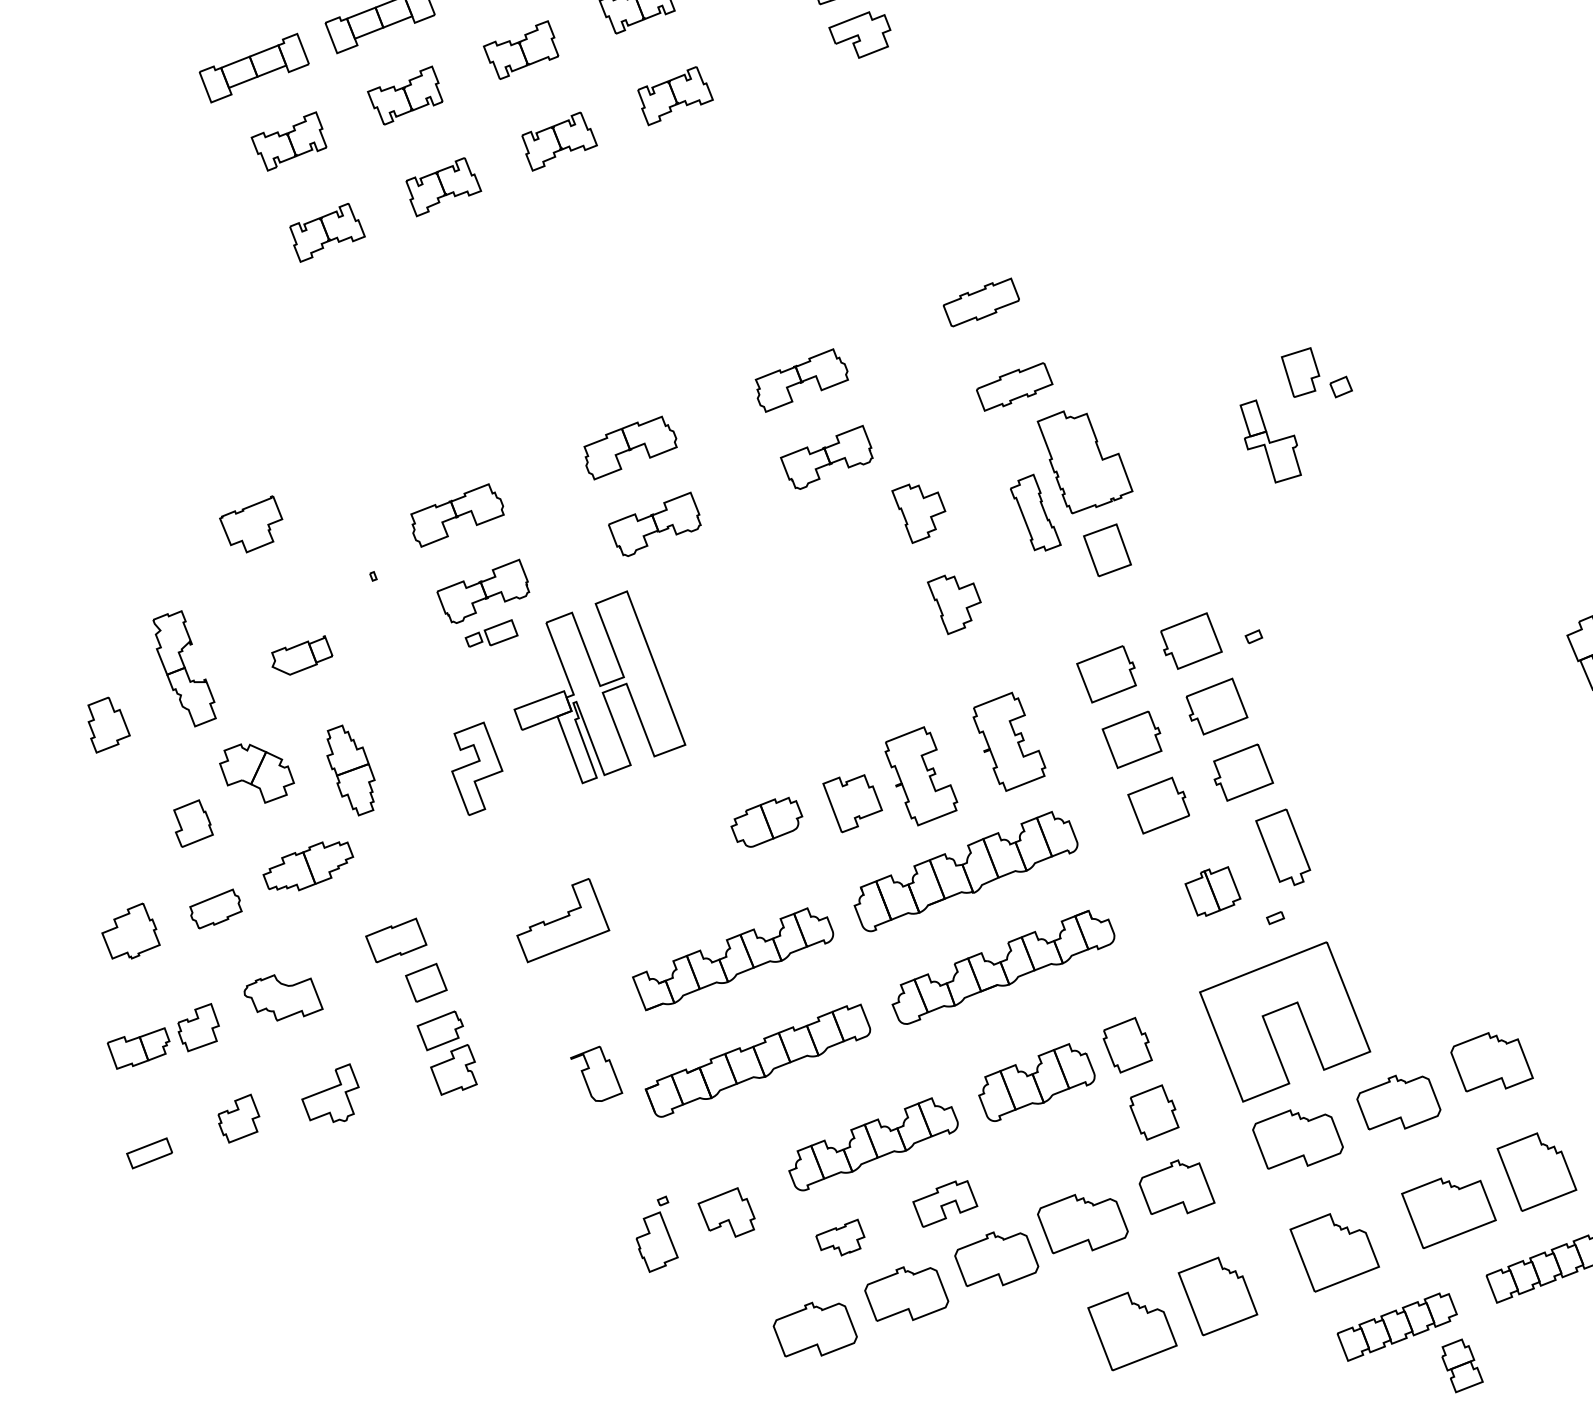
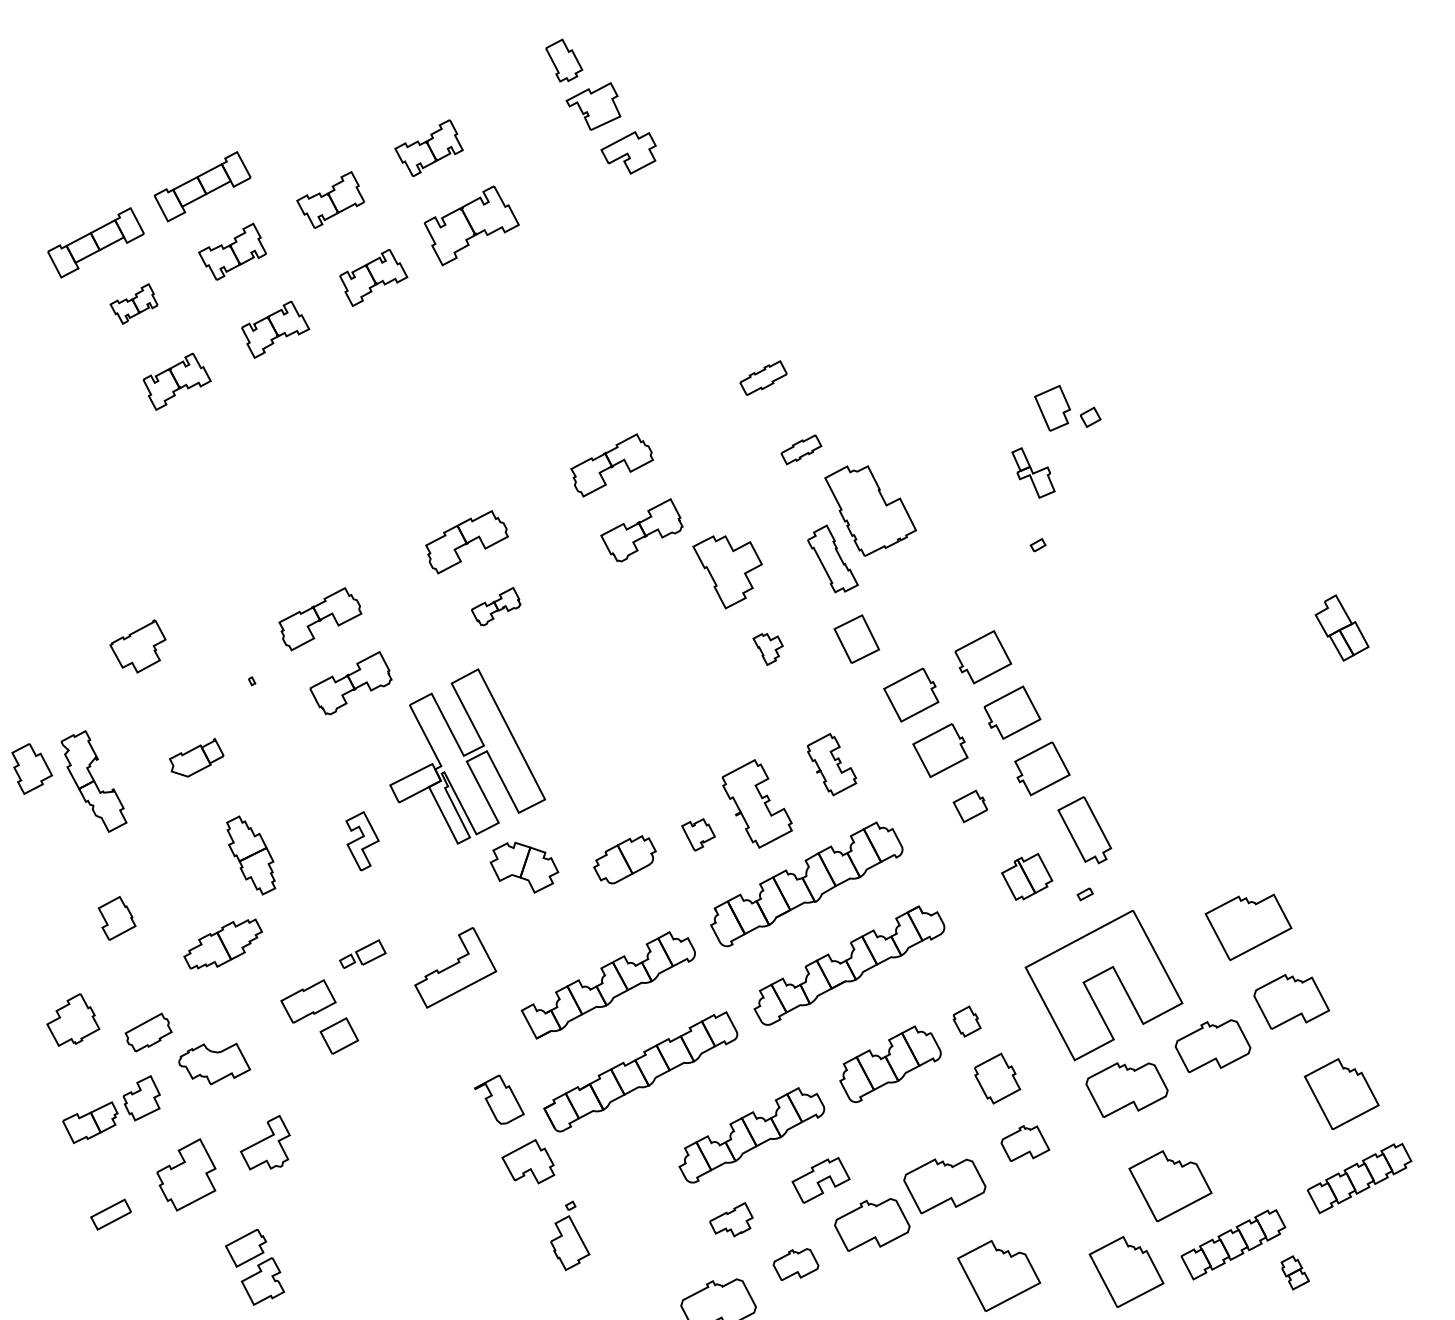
part: (674, 96) -> (471, 226), size x1.4
part: (288, 140) -> (133, 303), size x0.7
part: (981, 301) -> (763, 377), size x0.7
part: (1014, 386) -> (801, 449), size x0.6
part: (1270, 441) -> (1033, 472), size x0.7
part: (917, 514) -> (727, 572), size x1.4
part: (654, 523) -> (495, 606), size x0.6
part: (1107, 549) -> (856, 638), moved
part: (951, 605) -> (767, 649), size x0.6
part: (491, 632) -> (362, 953), moved
part: (1253, 636) -> (1037, 545), moved
part: (108, 725) -> (32, 768), moved
part: (1008, 741) -> (831, 764), size x0.7
part: (476, 767) -> (362, 840), size x0.7
part: (257, 773) -> (524, 867), moved
part: (851, 803) -> (698, 834), size x0.6
part: (1158, 805) -> (970, 806), size x0.6
part: (215, 908) -> (148, 1032), moved
part: (1127, 1044) -> (966, 1021), size x0.6
part: (448, 1052) -> (255, 1266), moved
part: (238, 1118) -> (186, 1174), size x1.6
part: (1177, 1188) -> (1025, 1143), size x0.7
part: (727, 1211) -> (528, 1161), moved
part: (1448, 1213) -> (1248, 926), moved
part: (906, 1294) -> (795, 1264), size x0.6
part: (1217, 1296) -> (1126, 1271), moved
part: (1461, 1365) -> (1294, 1272), size x0.7

